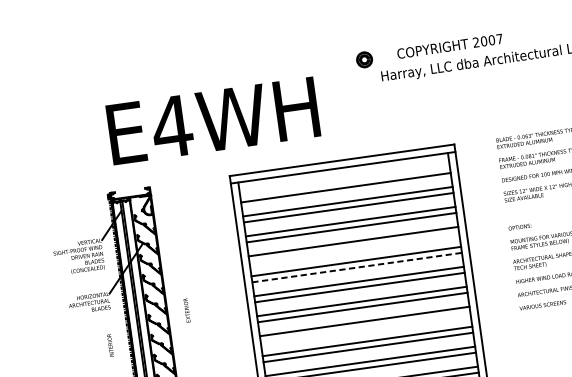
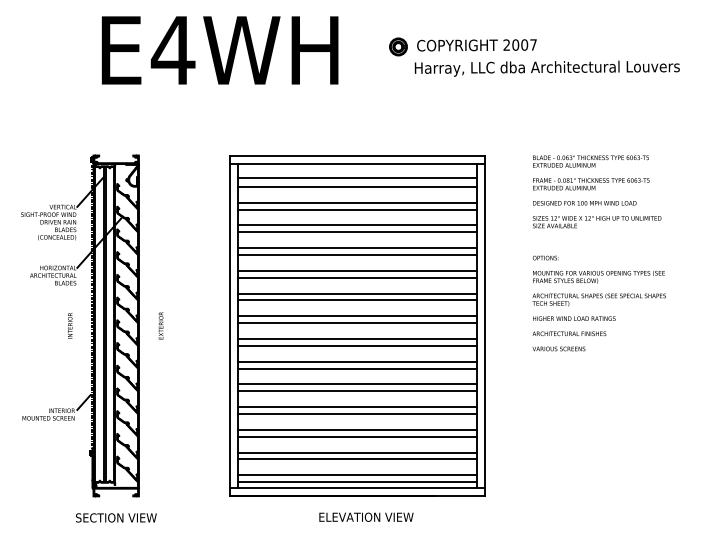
text: (449, 46) -> (476, 45), moved
text: (212, 121) -> (219, 50), moved
line: (344, 180) -> (357, 178), added
line: (354, 247) -> (357, 254), added
line: (357, 267) -> (358, 277), dashed -> solid
text: (186, 310) -> (160, 325), moved
line: (365, 327) -> (357, 345), added

